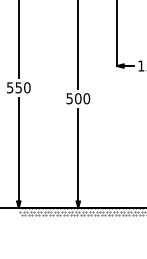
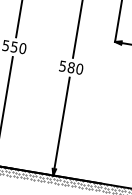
text: (78, 98) -> (71, 67), 500 -> 580

